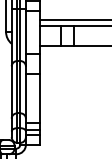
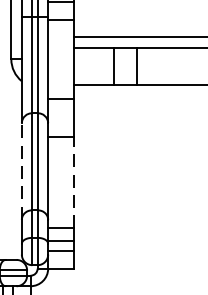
line: (11, 91) -> (21, 169), solid -> dashed
line: (40, 98) -> (75, 182), solid -> dashed

